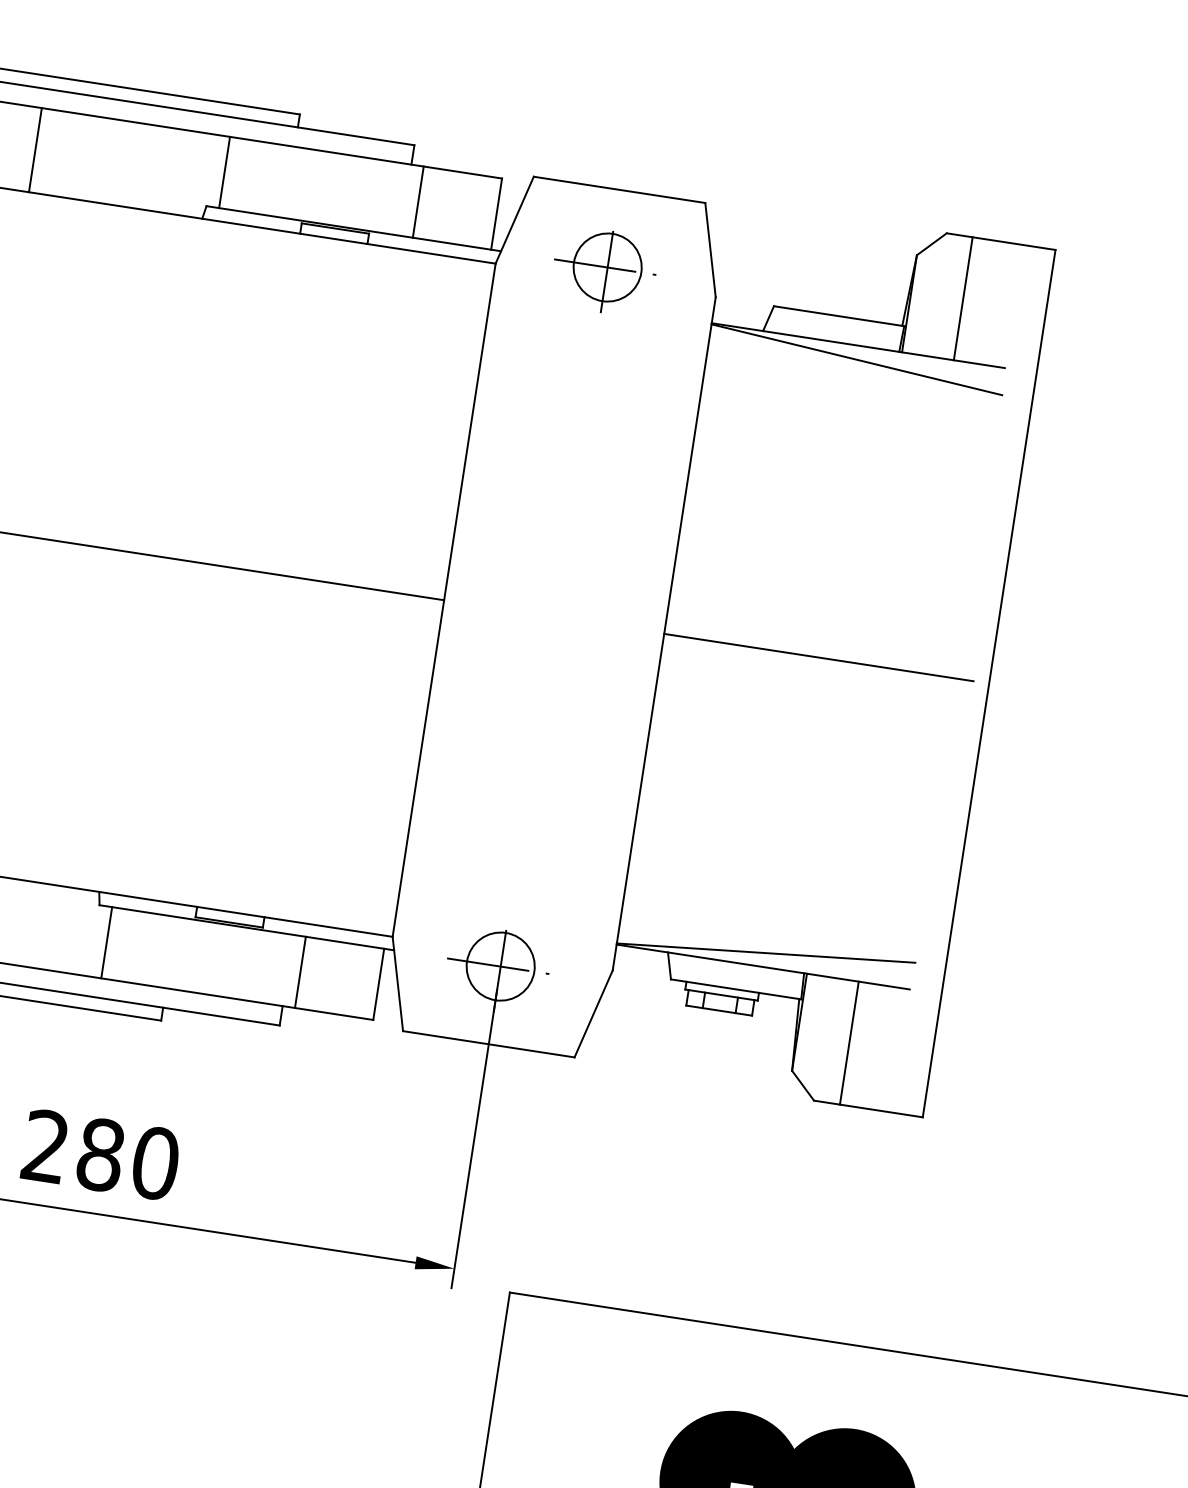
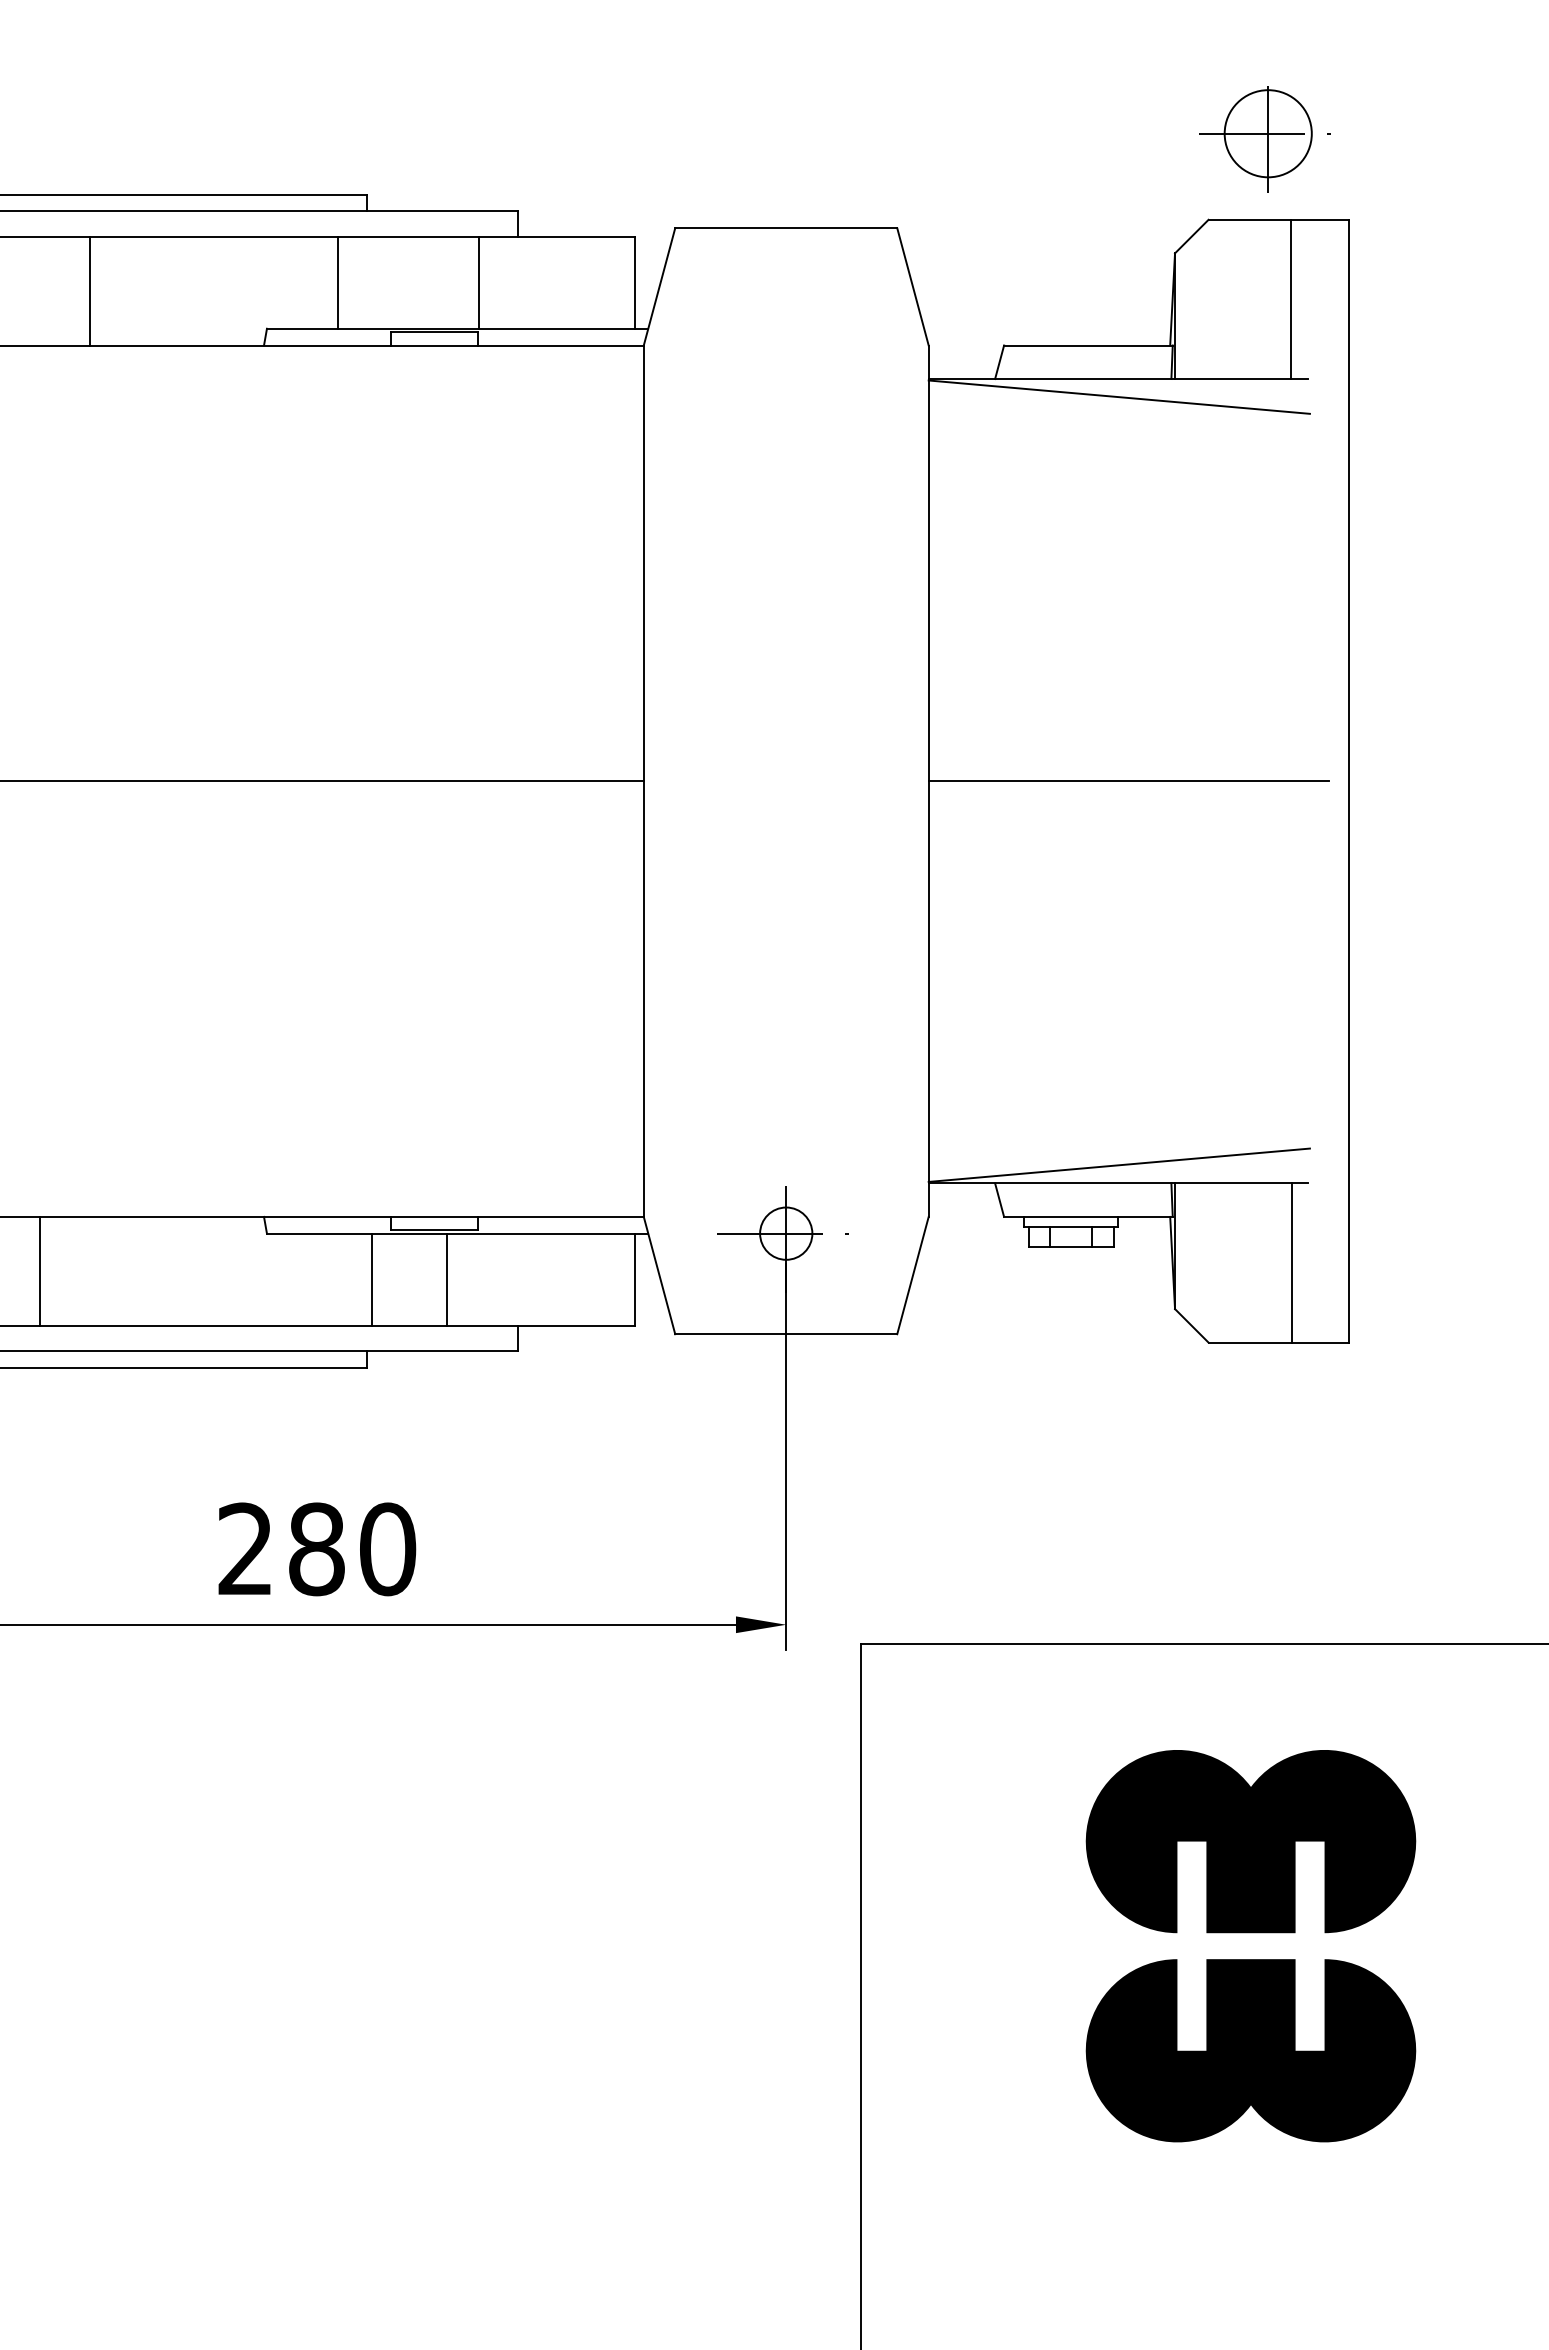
line: (35, 149) -> (89, 290), moved
line: (224, 172) -> (338, 282), moved
line: (418, 202) -> (479, 282), moved
part: (604, 271) -> (1264, 139), moved
line: (963, 298) -> (1291, 299), moved
line: (106, 942) -> (372, 1279), moved
circle: (500, 966) -> (785, 1233), size x0.6
line: (300, 972) -> (447, 1279), moved
line: (849, 1042) -> (1292, 1262), moved

